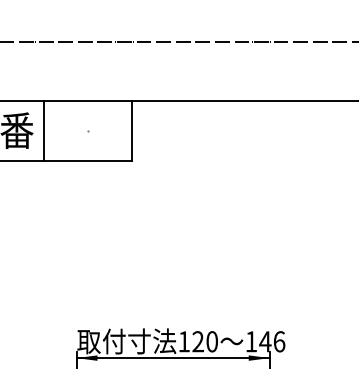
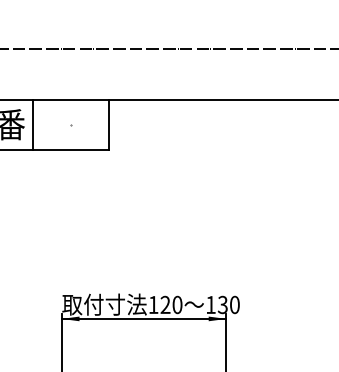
text: (271, 341) -> (228, 304), 146 -> 130

